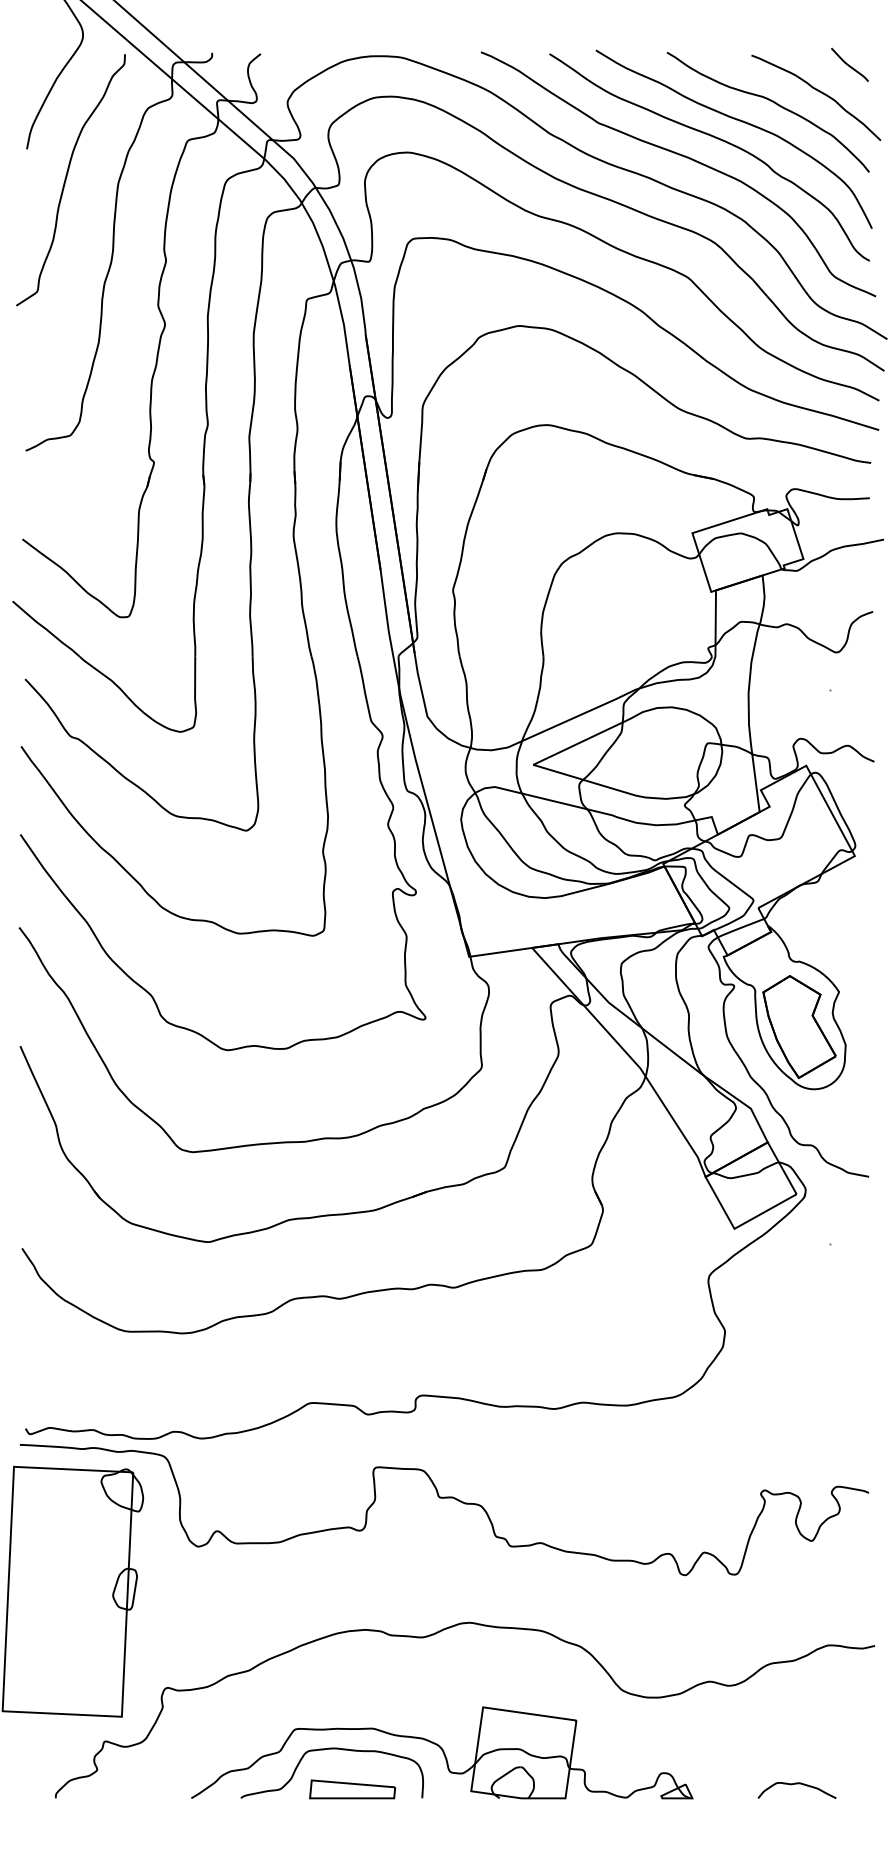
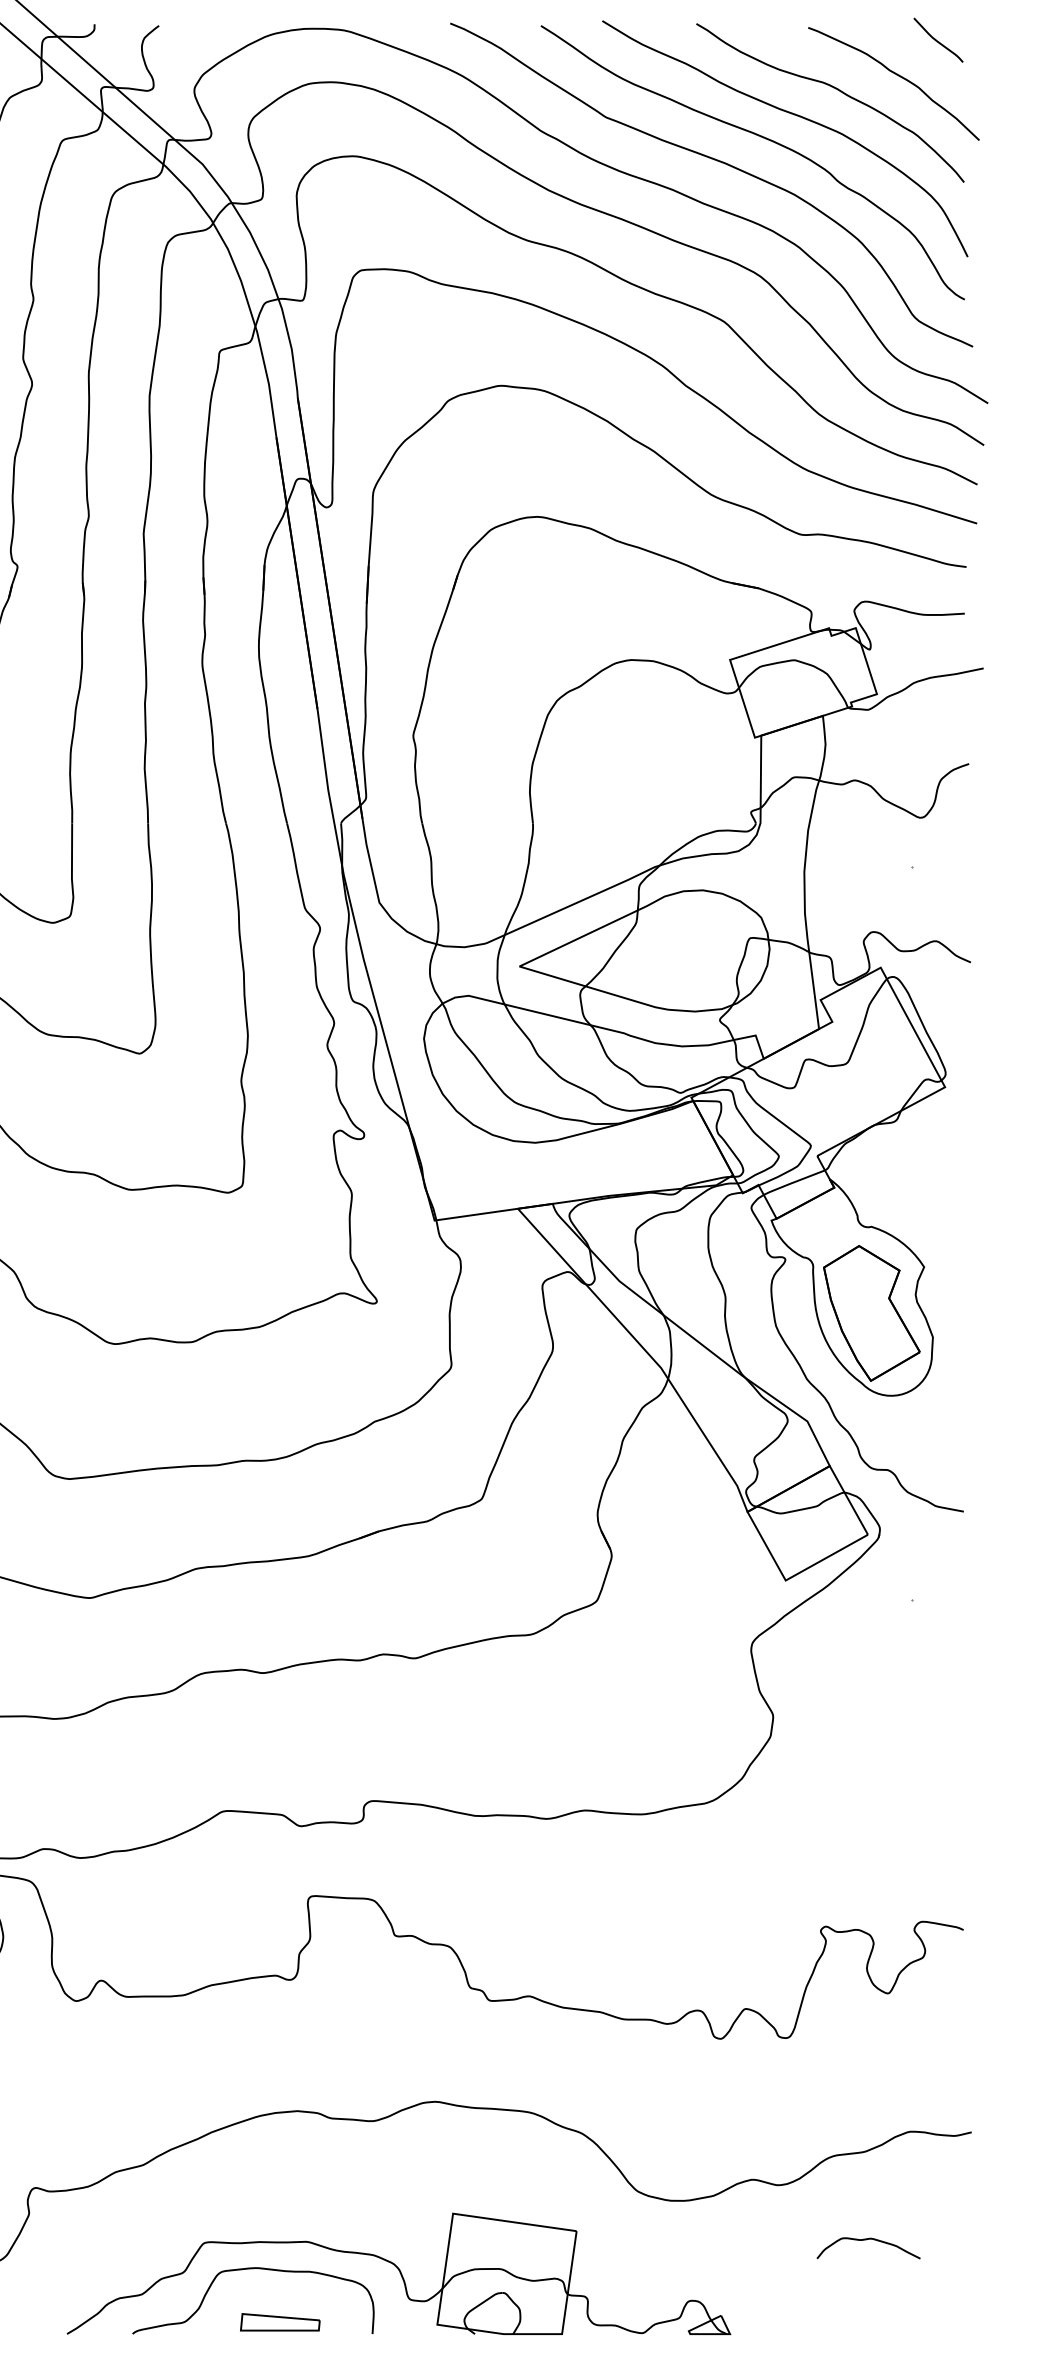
curve: (796, 1784) -> (867, 2240), moved
part: (352, 1789) -> (280, 2322), size x0.7

